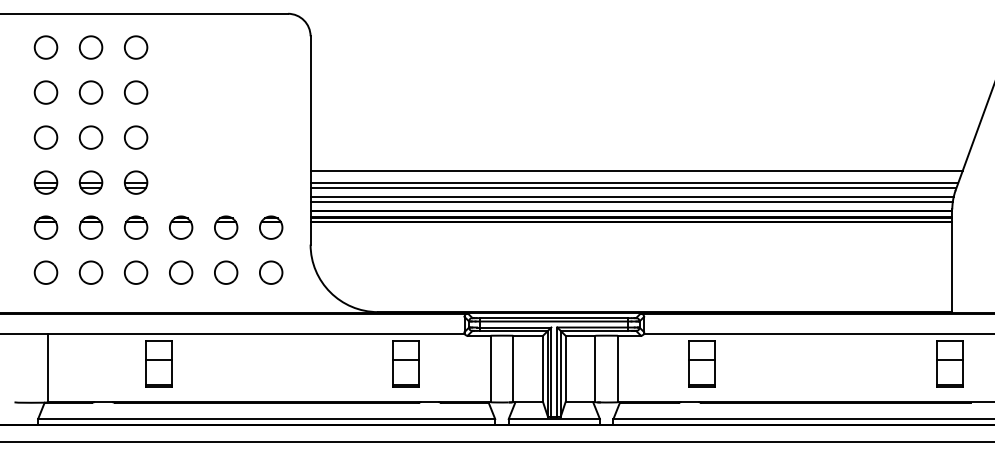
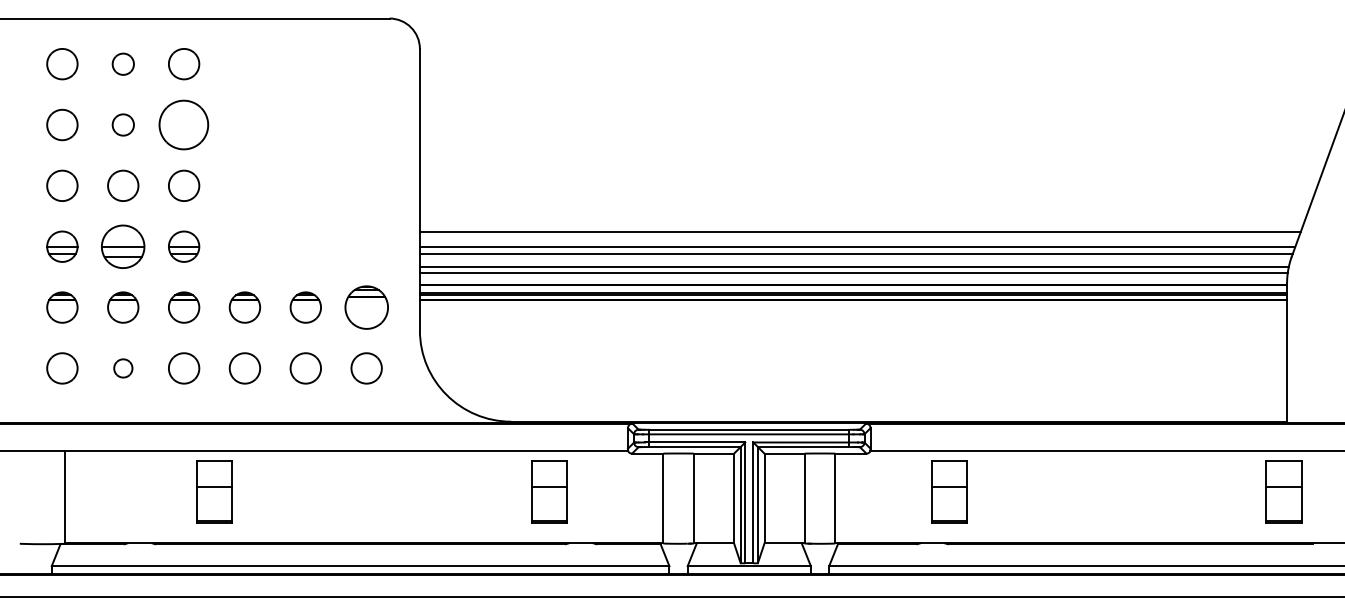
part: (91, 47) -> (123, 64), size x0.7
part: (91, 92) -> (123, 124), size x0.7
part: (136, 92) -> (184, 124), size x1.6
part: (91, 182) -> (123, 246), size x1.4
part: (271, 227) -> (366, 307), size x1.4
part: (91, 272) -> (123, 368), size x0.6

